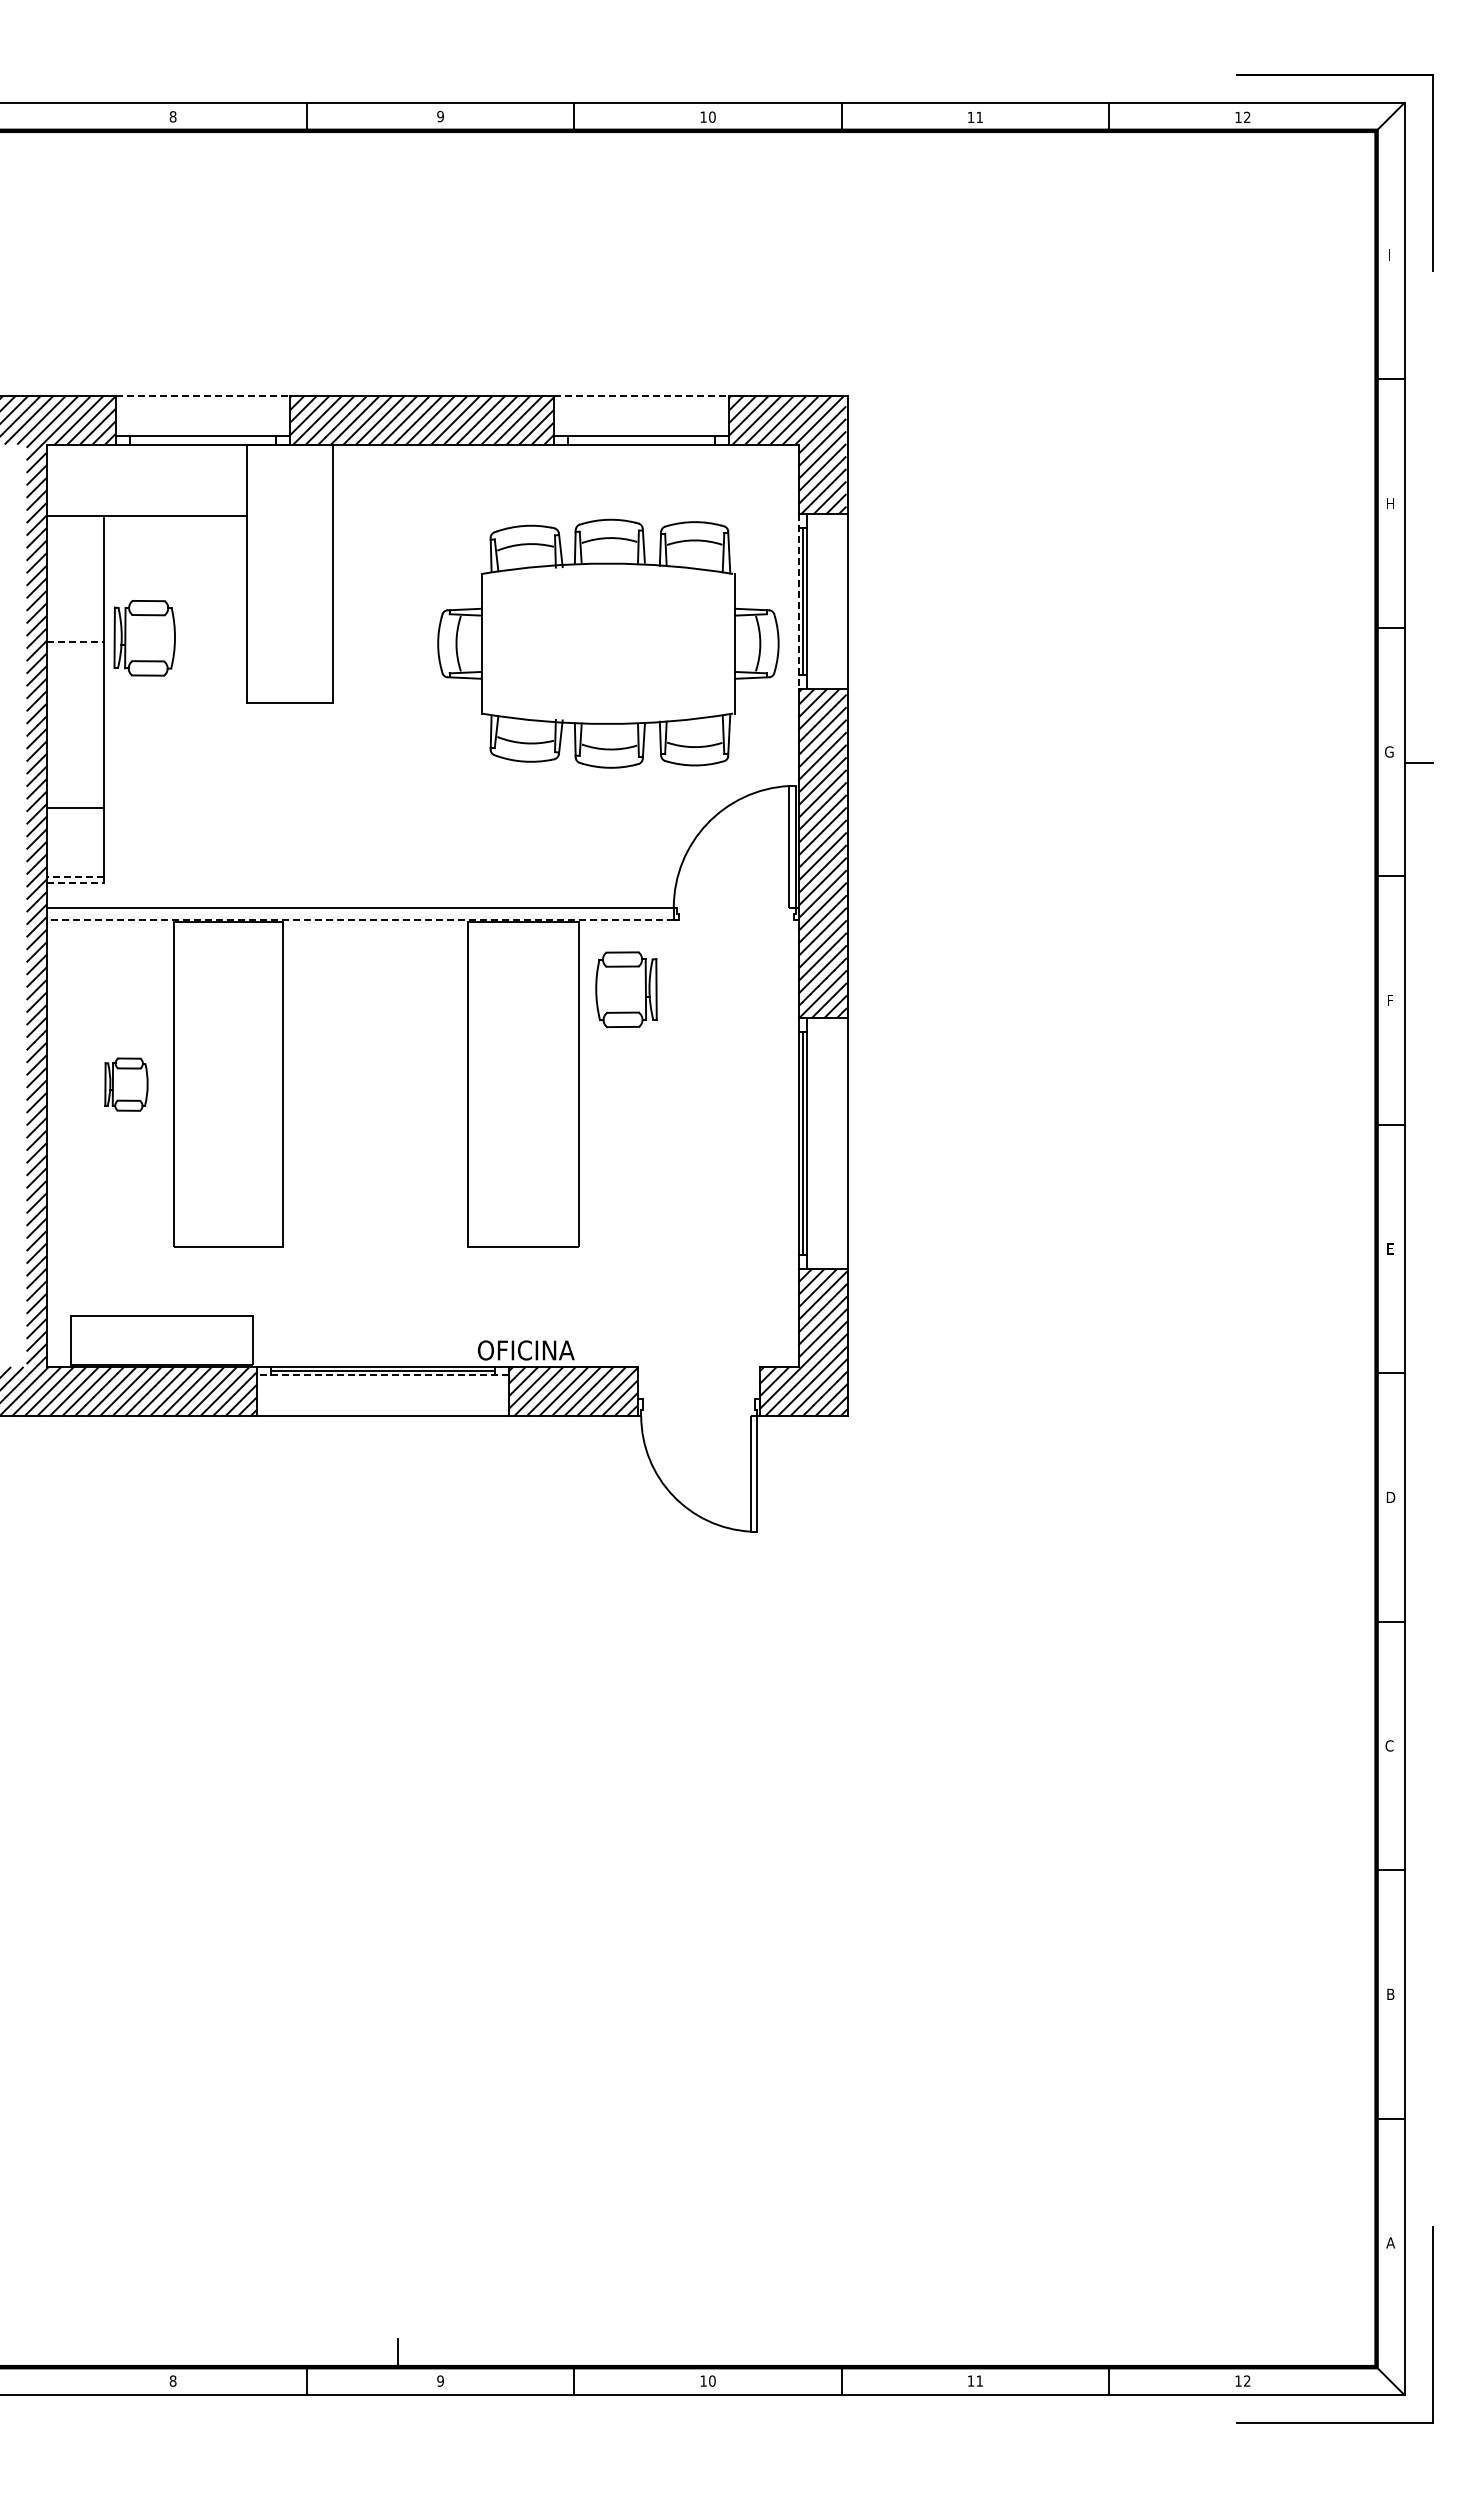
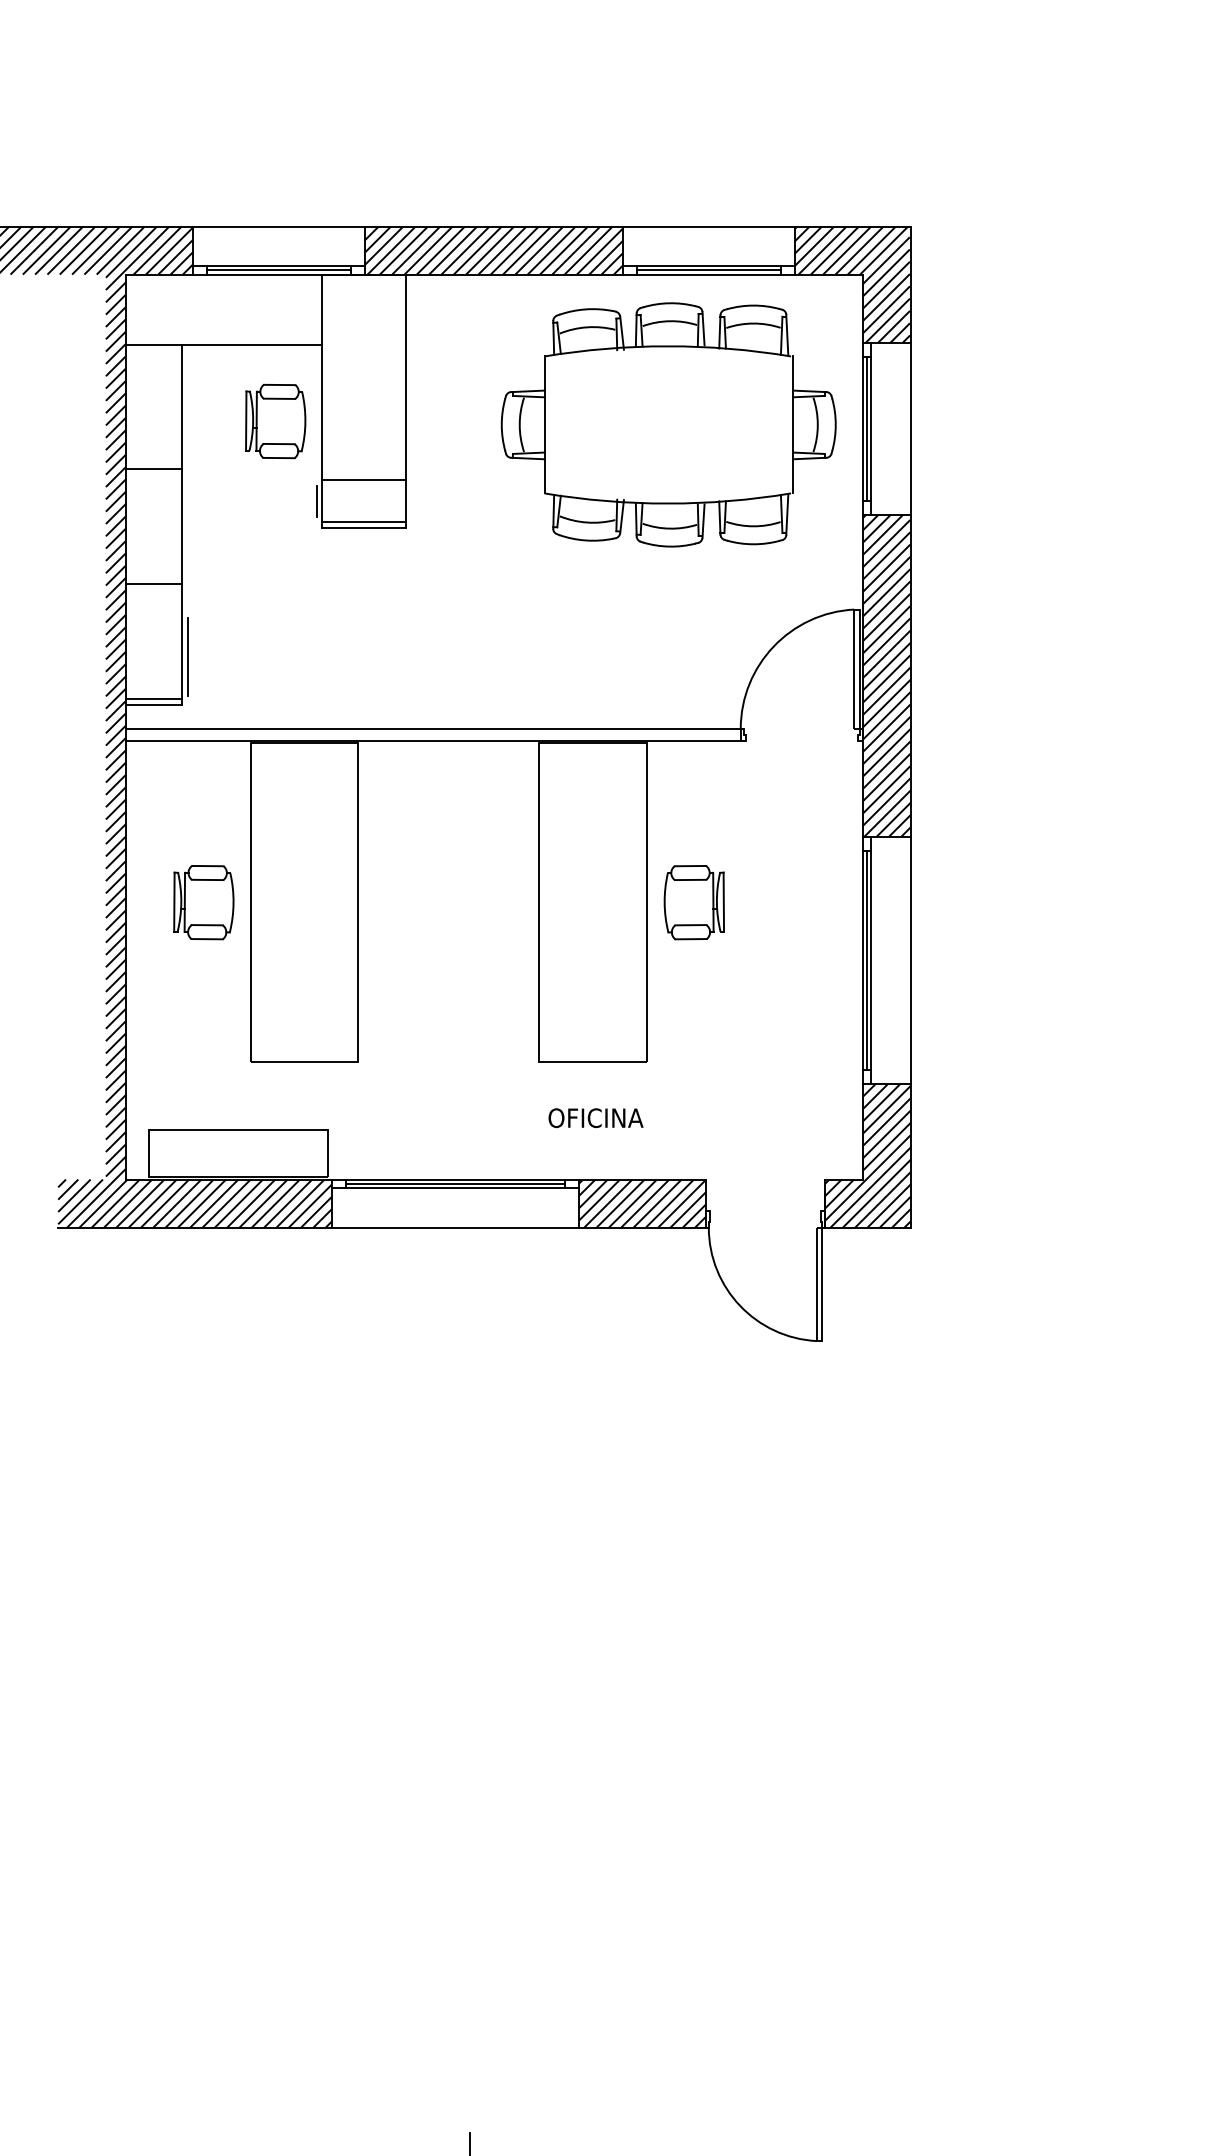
line: (203, 395) -> (279, 226), dashed -> solid
line: (641, 395) -> (709, 226), dashed -> solid
line: (202, 440) -> (278, 270), added
line: (640, 440) -> (708, 270), added
part: (608, 564) -> (668, 347), moved
line: (798, 602) -> (863, 429), dashed -> solid
part: (144, 638) -> (275, 421), moved
line: (75, 642) -> (153, 468), dashed -> solid
line: (289, 654) -> (363, 480), added
line: (241, 675) -> (316, 501), added
line: (289, 697) -> (363, 522), added
line: (75, 807) -> (153, 583), moved
line: (109, 834) -> (187, 657), added
line: (75, 877) -> (153, 699), dashed -> solid
line: (75, 883) -> (153, 705), dashed -> solid
line: (359, 920) -> (432, 741), dashed -> solid
part: (626, 989) -> (694, 902), moved
part: (126, 1084) -> (203, 902), size x1.43
text: (525, 1350) -> (595, 1118), moved
line: (382, 1375) -> (454, 1187), dashed -> solid

